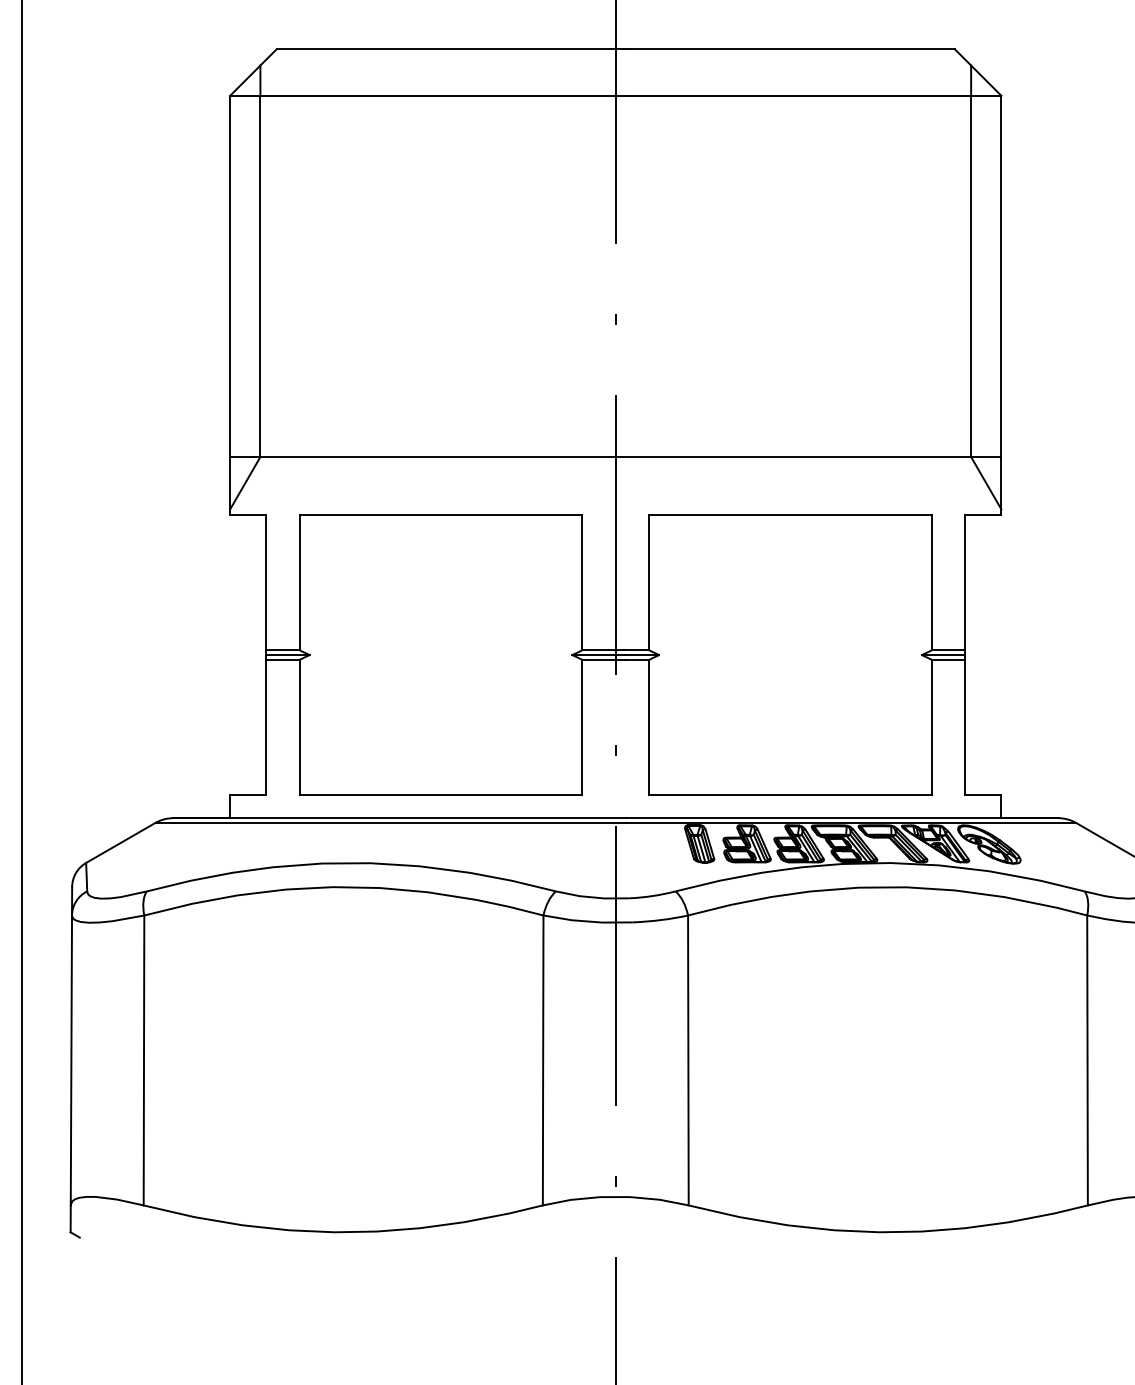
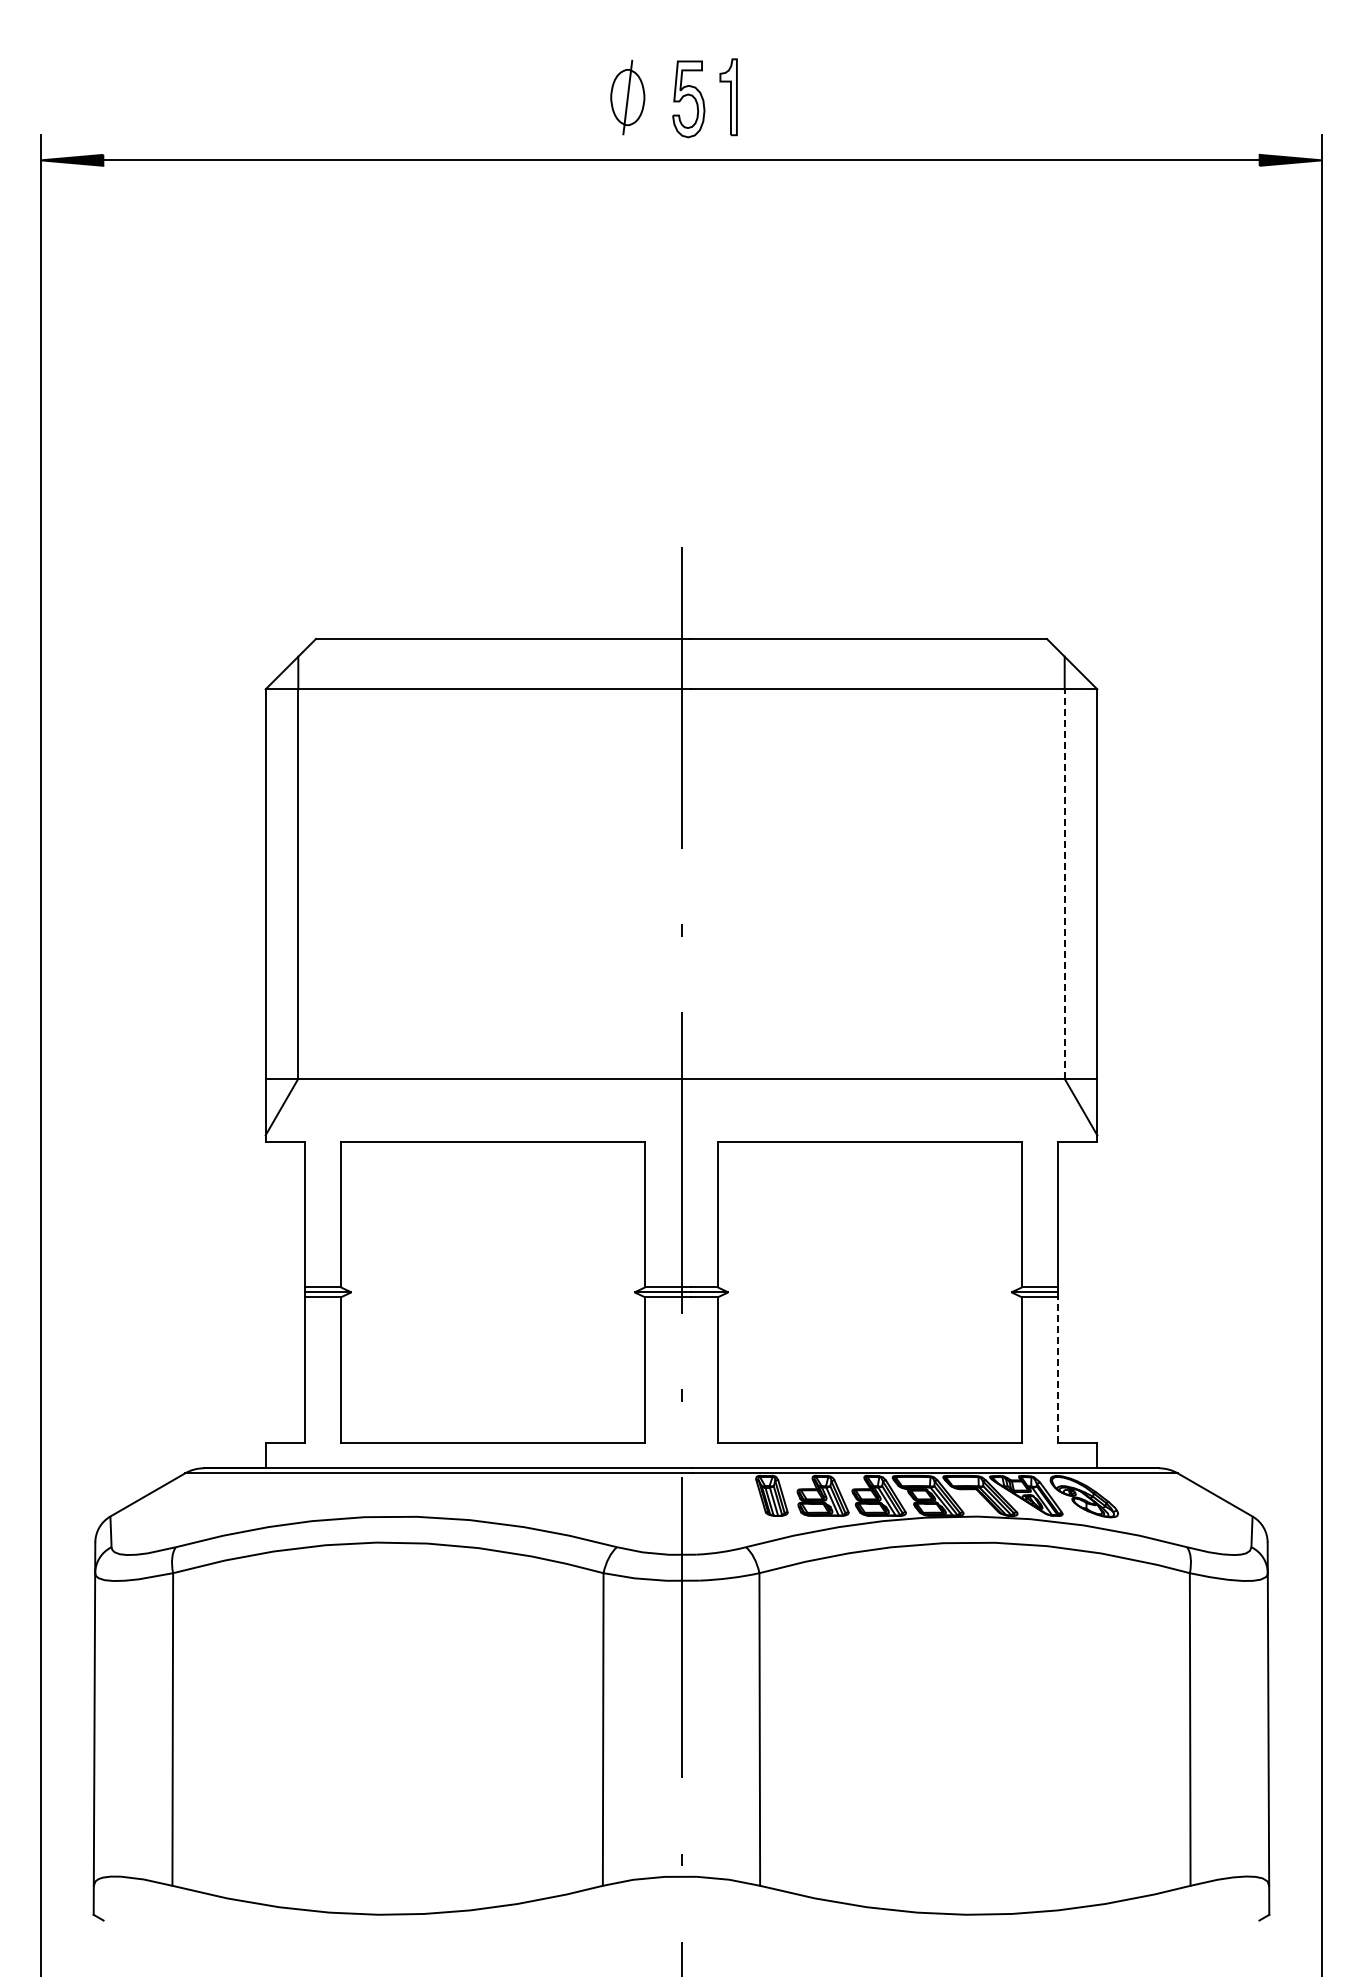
line: (970, 276) -> (1064, 884), solid -> dashed
line: (965, 727) -> (1058, 1370), solid -> dashed

